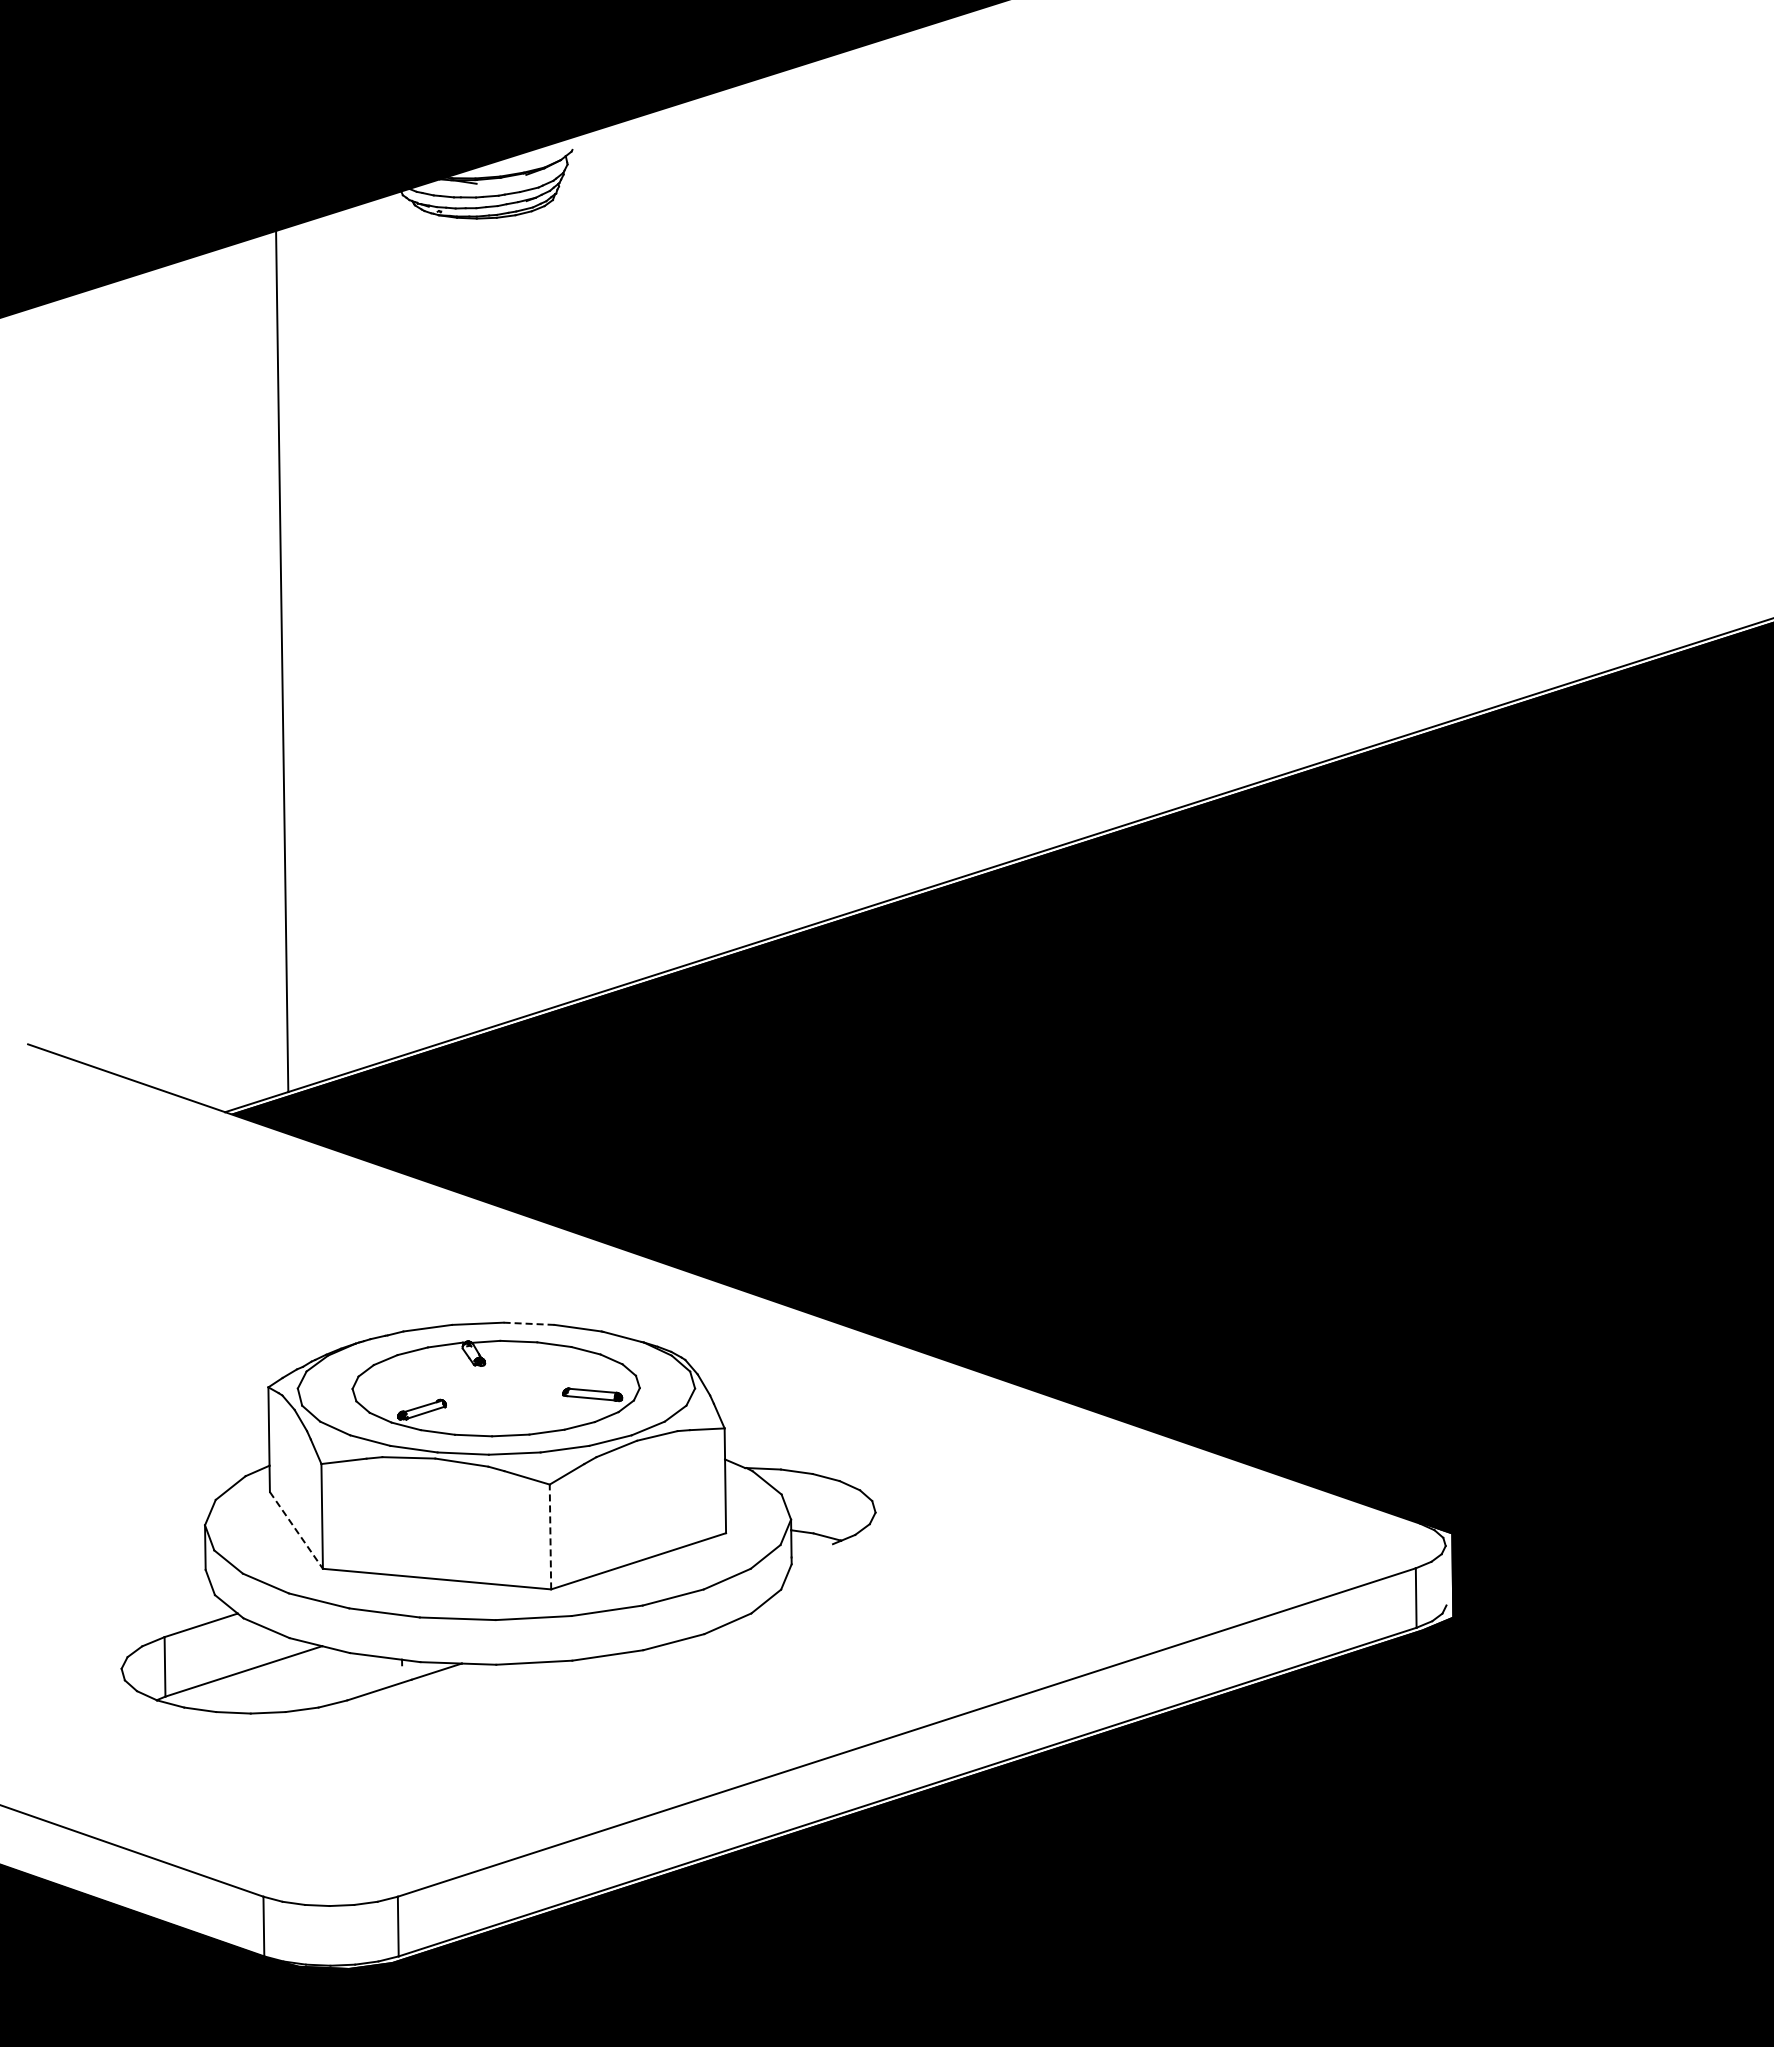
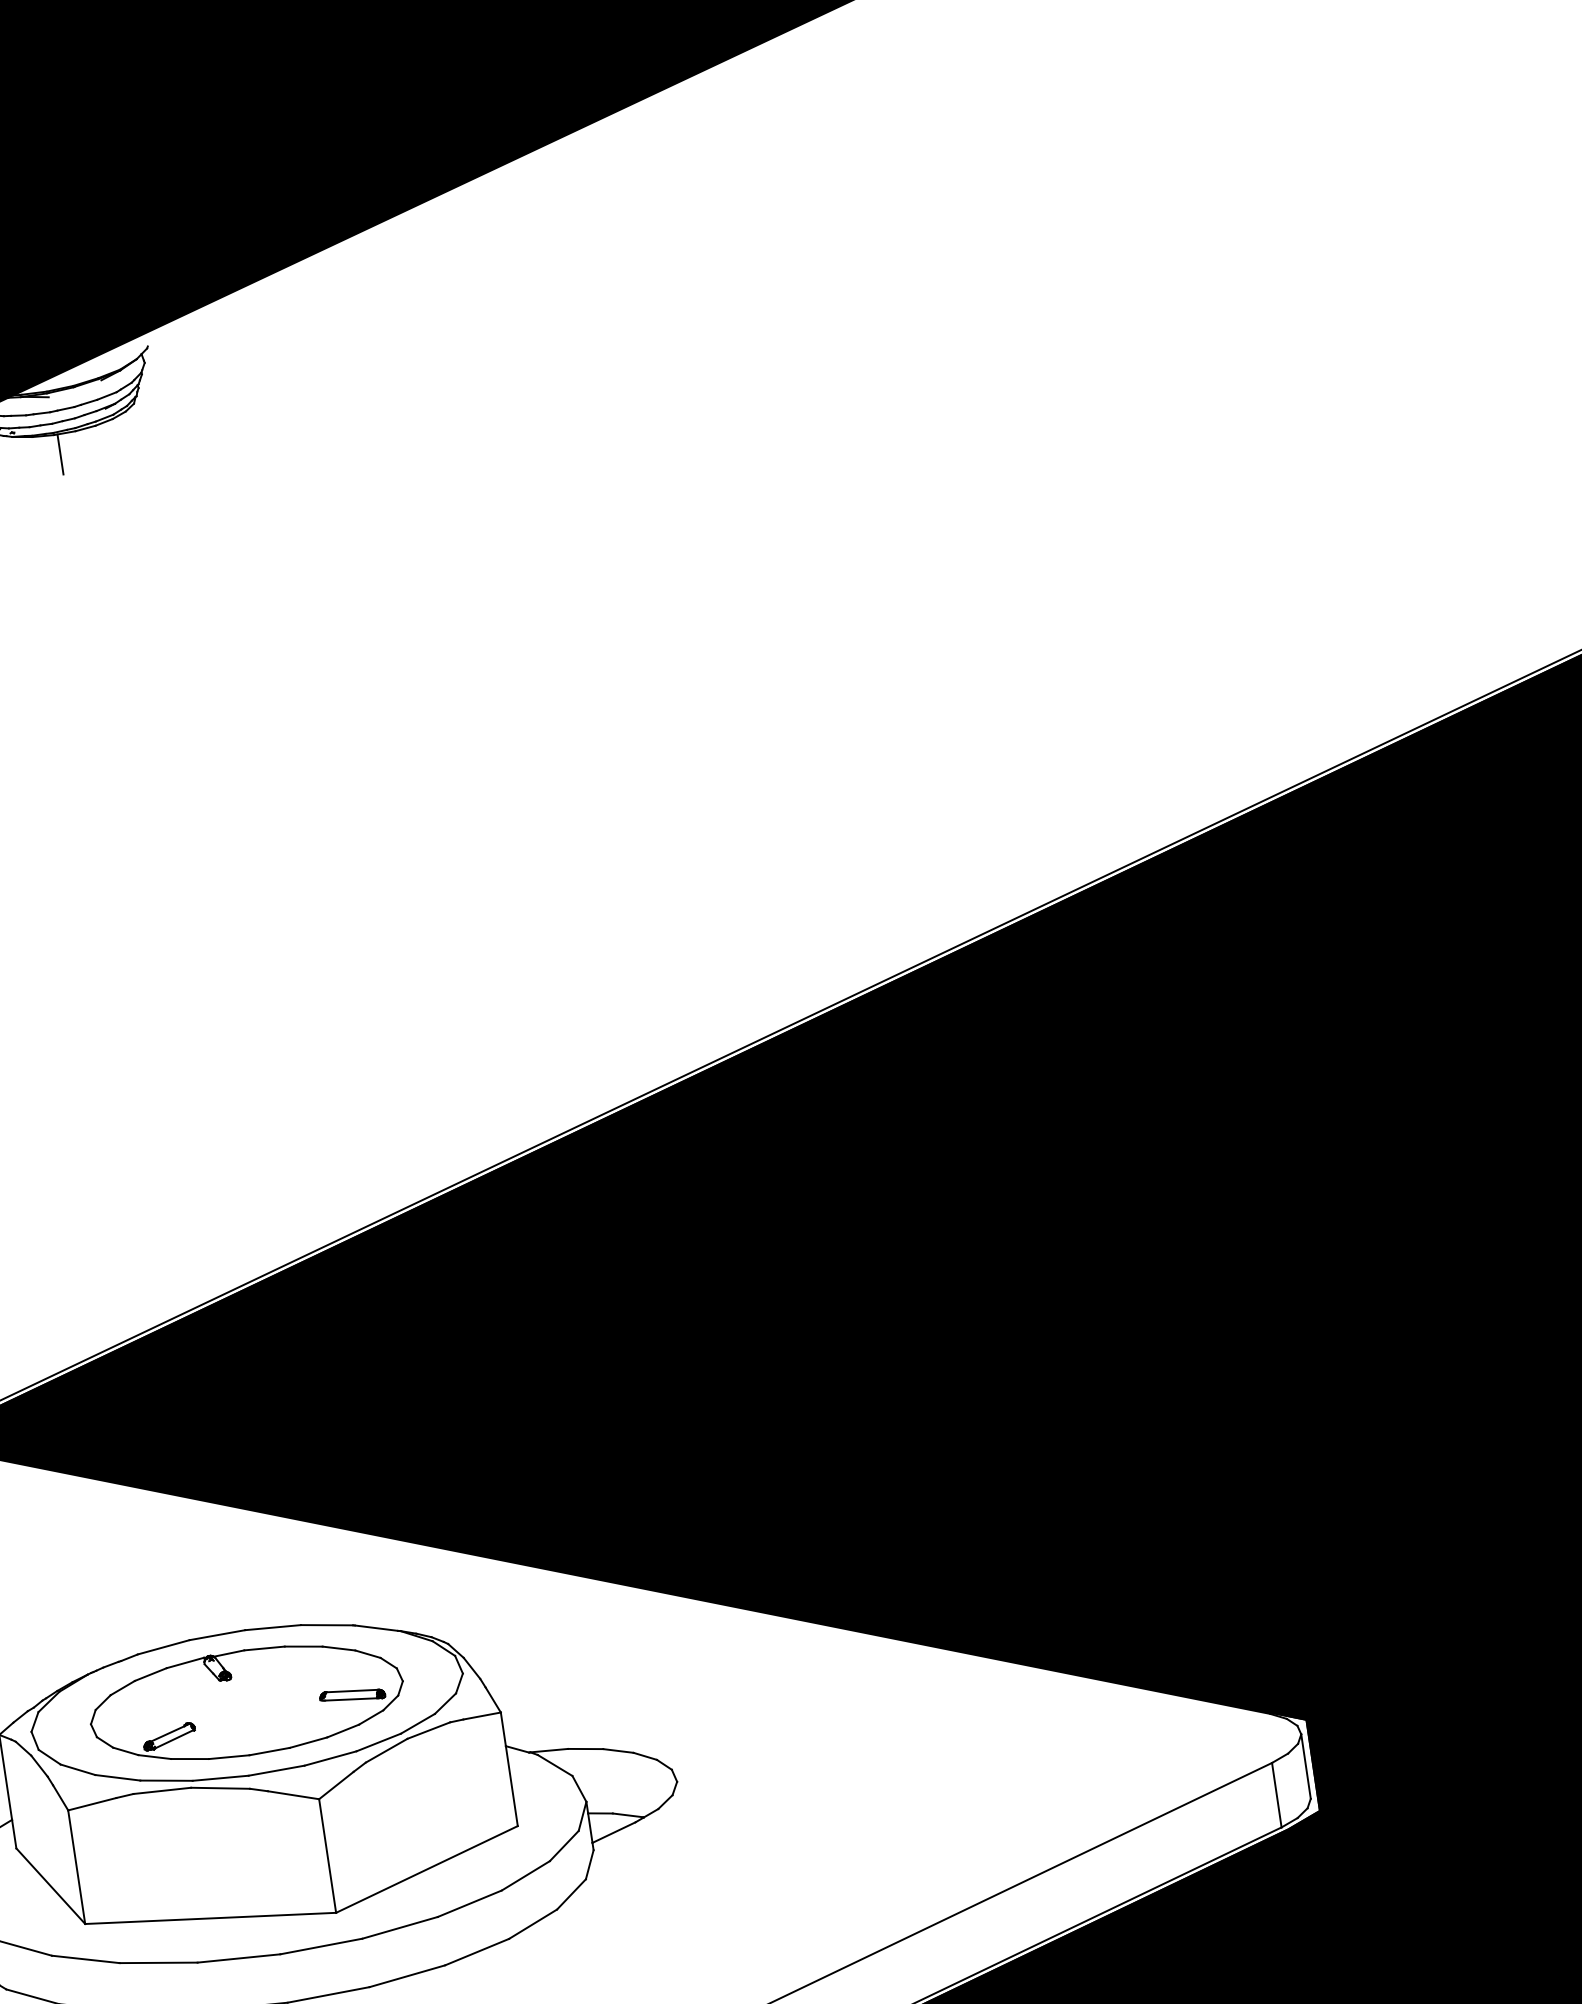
line: (479, 236) -> (59, 454), added
line: (529, 1323) -> (273, 1627), dashed -> solid
line: (296, 1530) -> (50, 1886), dashed -> solid
line: (550, 1536) -> (327, 1855), dashed -> solid
line: (811, 1550) -> (613, 1832), added
line: (1445, 1575) -> (1305, 1766), added

